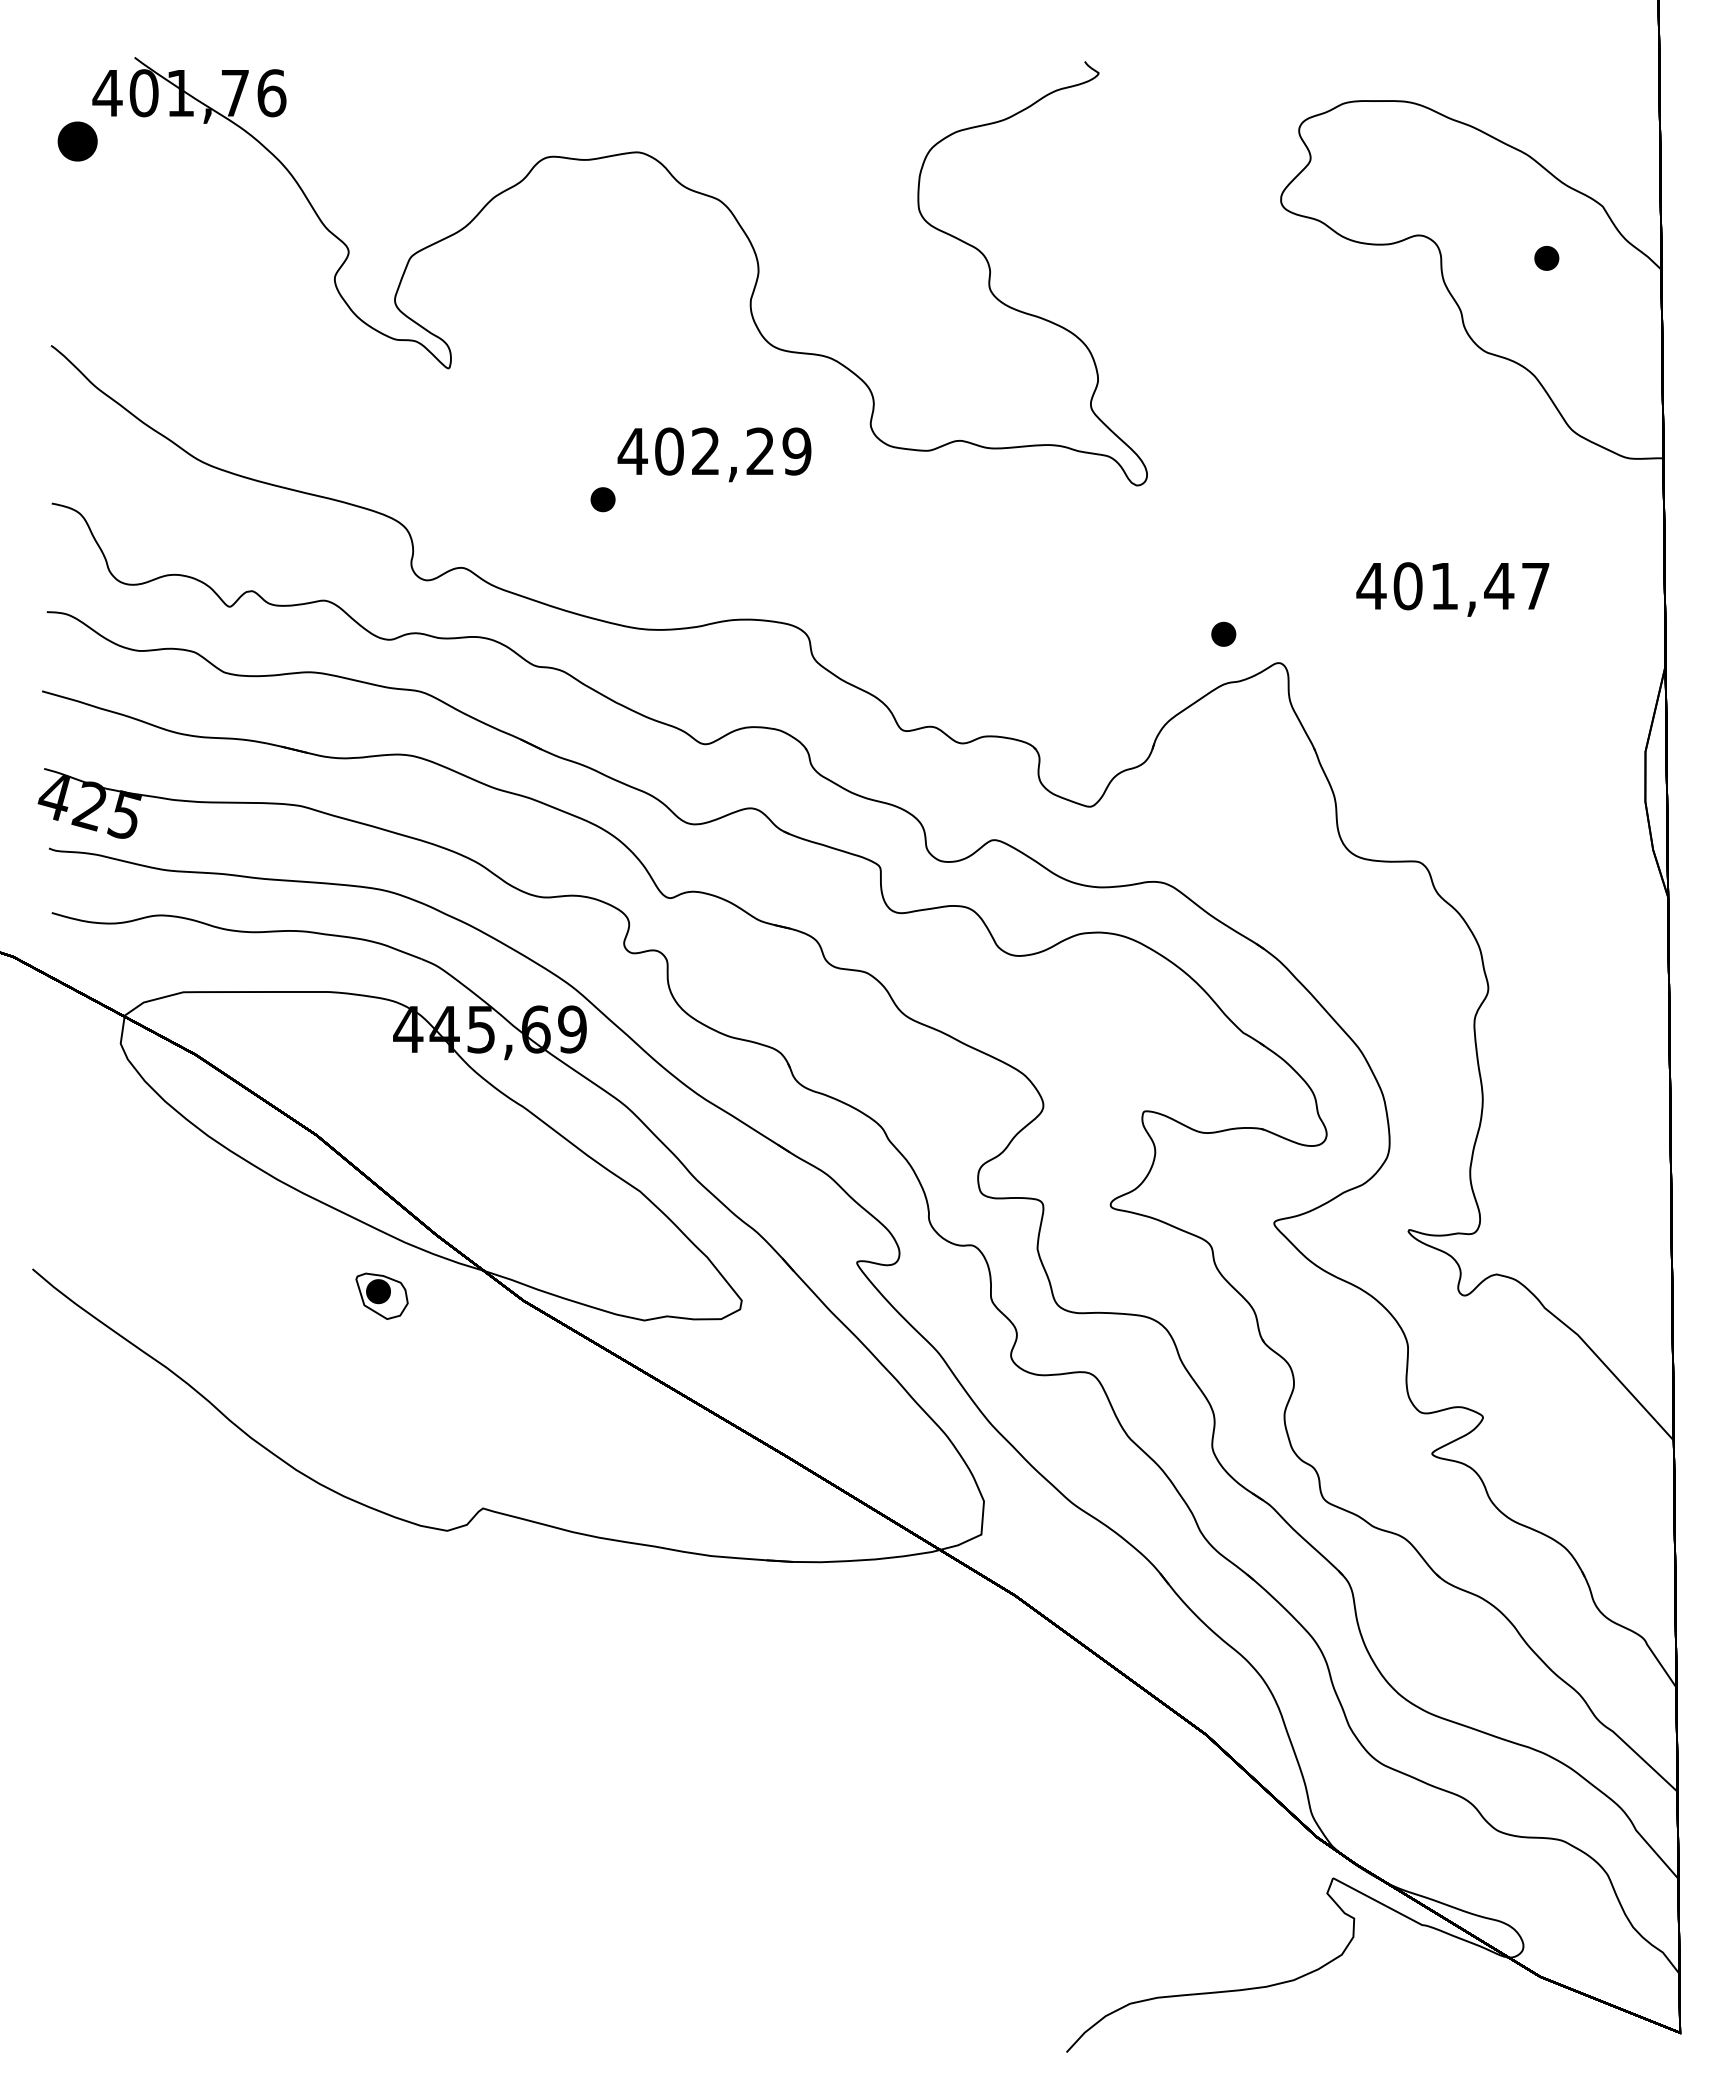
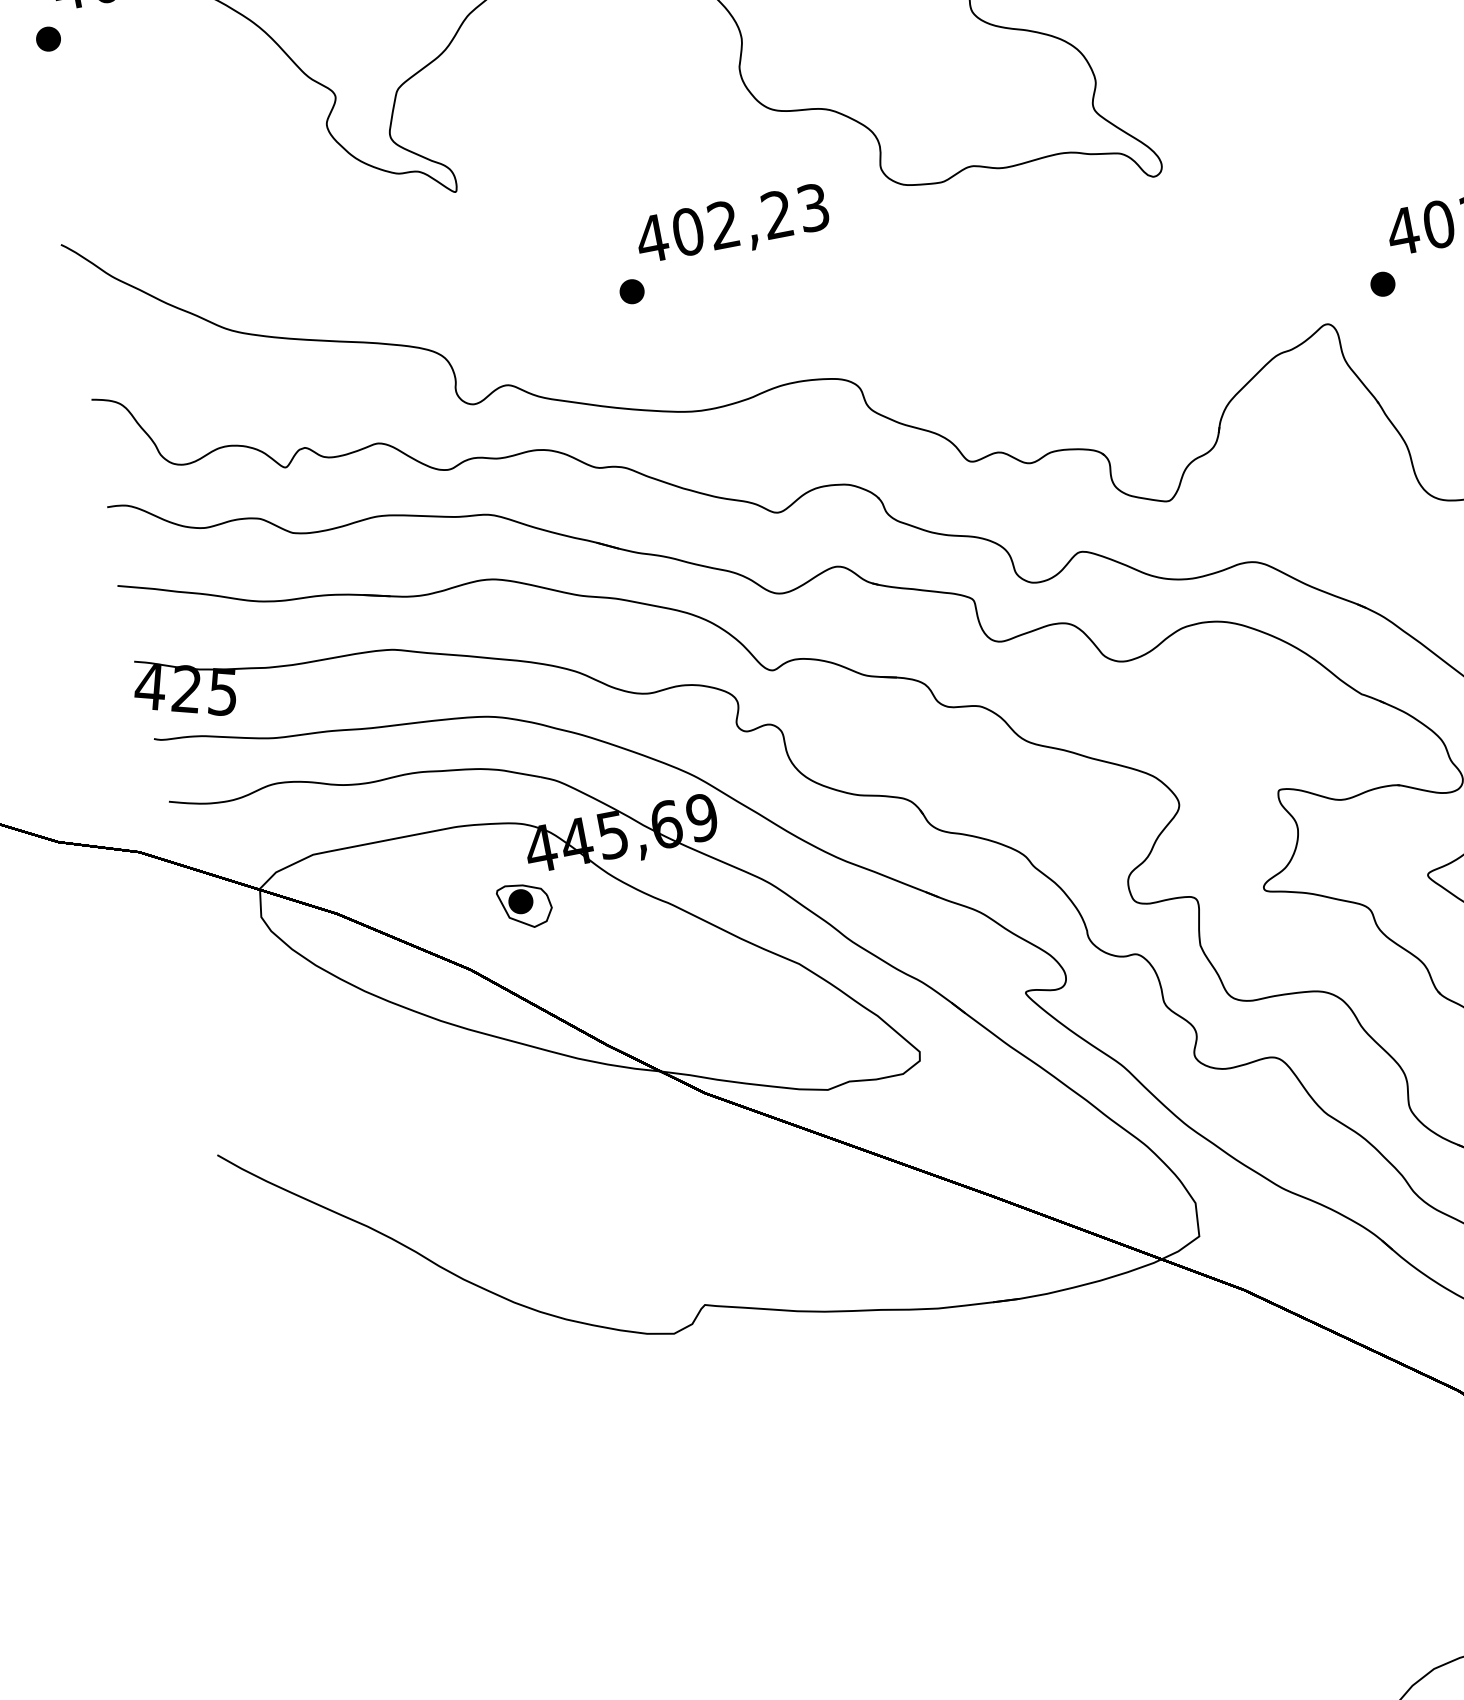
part: (77, 140) -> (48, 38), size x0.62
text: (796, 451) -> (812, 207), 402,29 -> 402,23
part: (1223, 633) -> (1382, 283), moved
part: (381, 1295) -> (524, 904), moved

